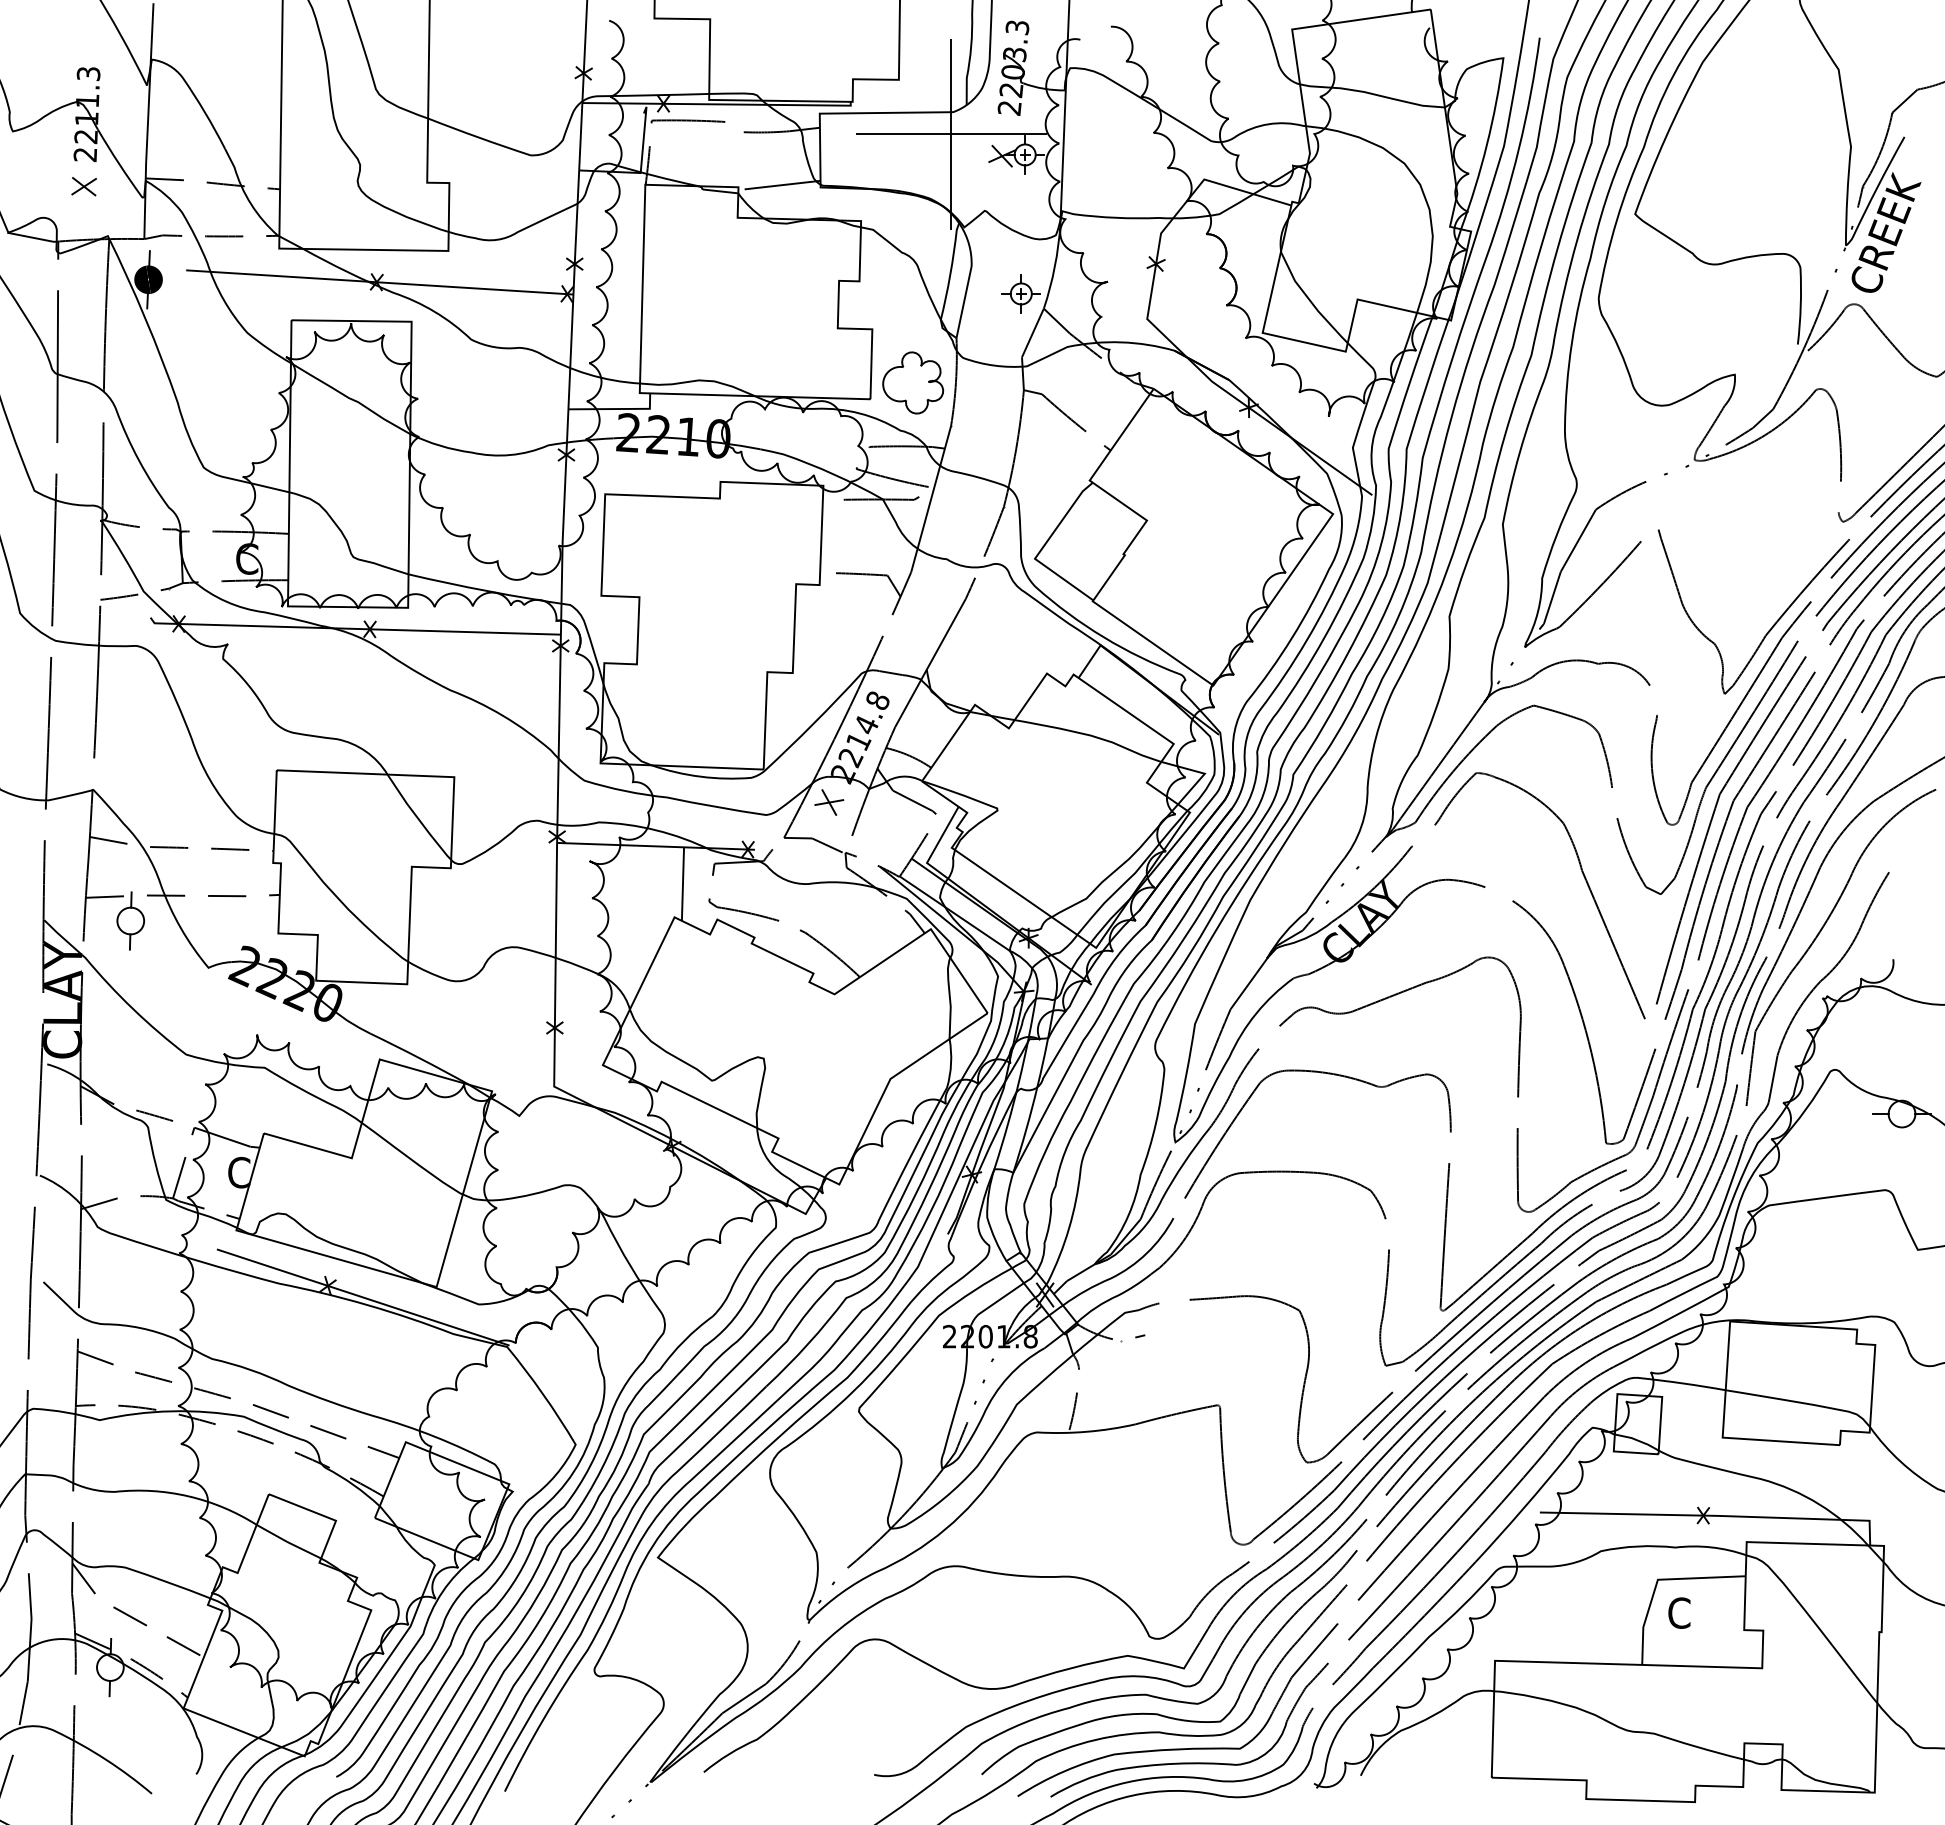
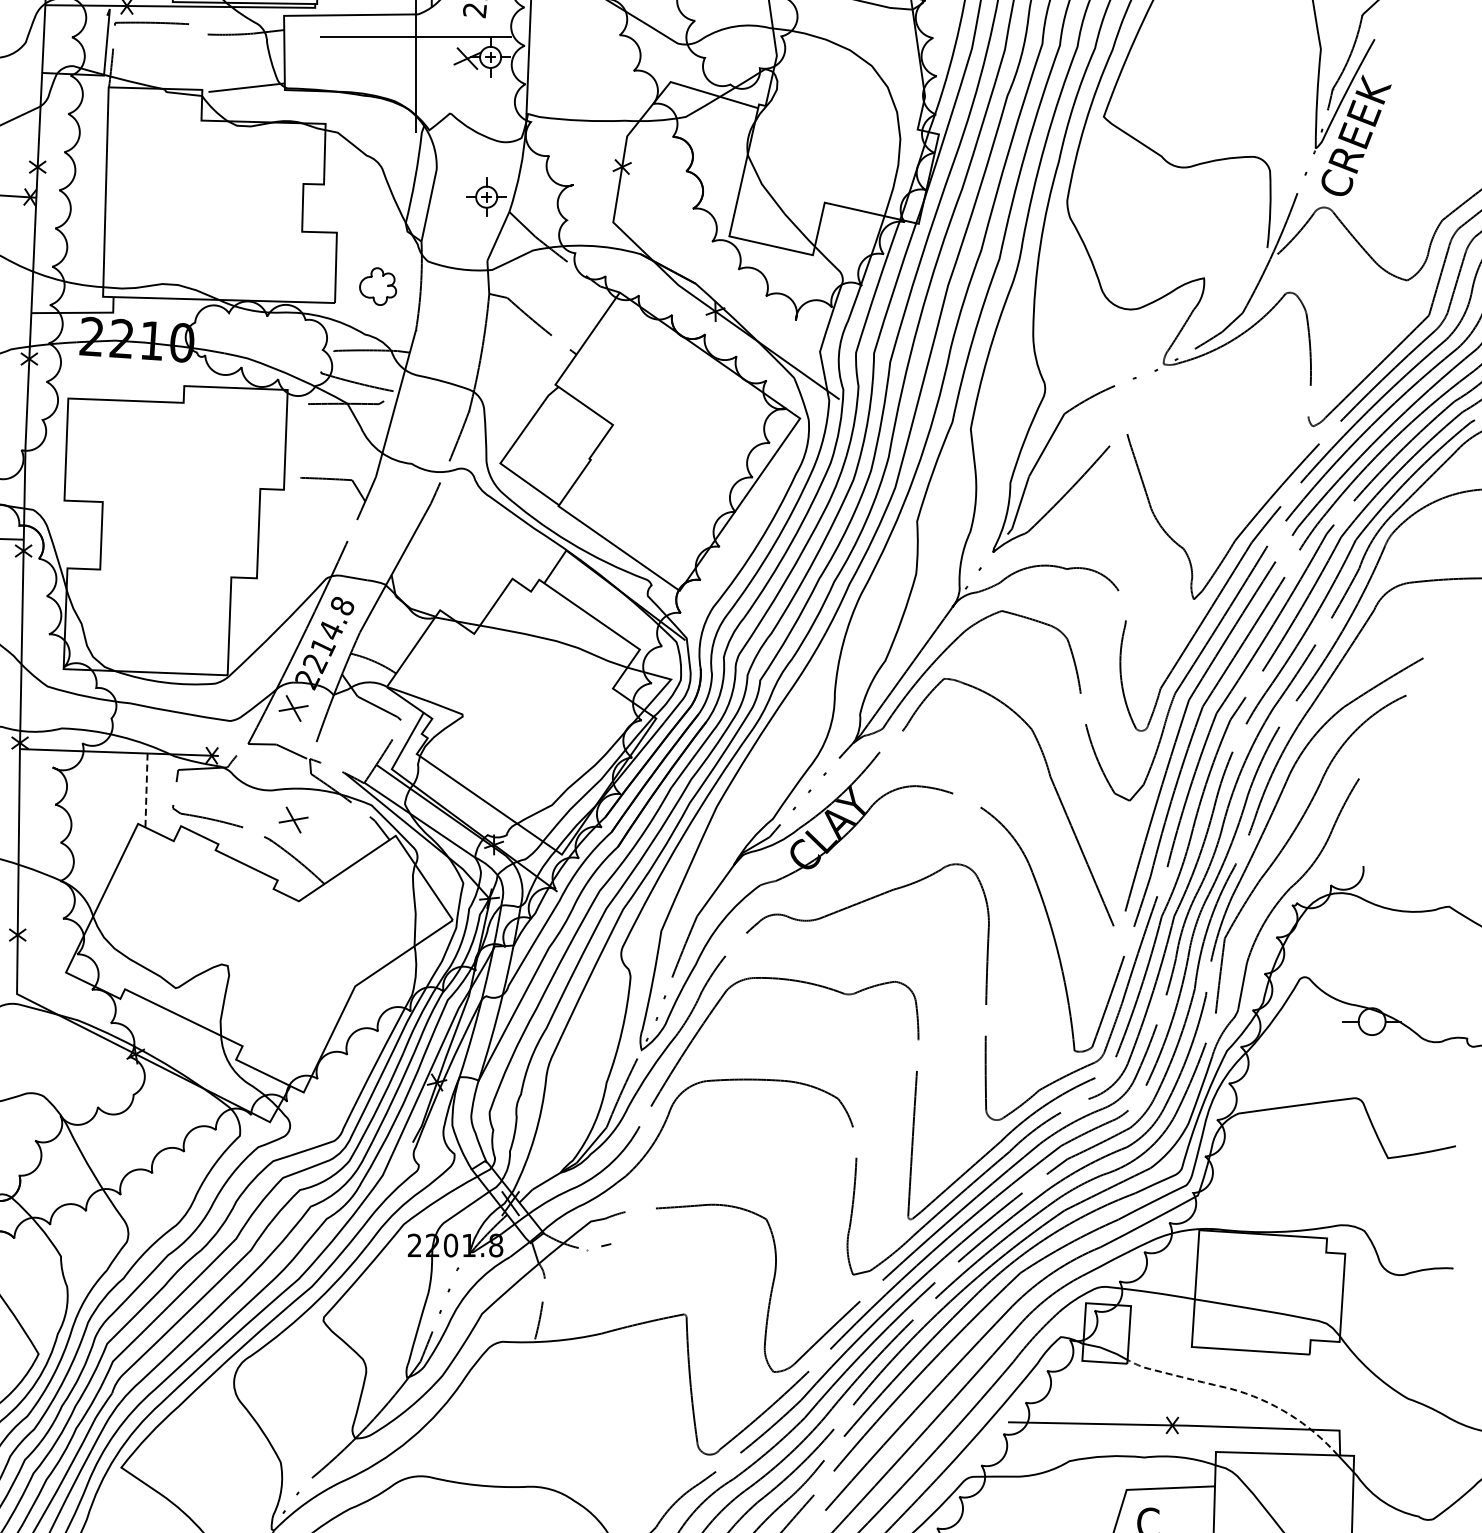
part: (913, 382) -> (378, 286), size x0.6
line: (682, 884) -> (146, 790), solid -> dashed
part: (829, 913) -> (293, 820), added
line: (1768, 1481) -> (1237, 1391), solid -> dashed

